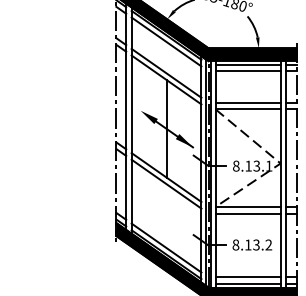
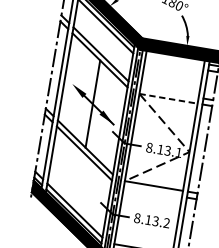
line: (247, 64) -> (174, 58), removed
line: (247, 71) -> (173, 64), removed
line: (247, 102) -> (169, 92), removed
line: (248, 109) -> (168, 98), solid -> dashed
line: (247, 213) -> (152, 191), removed

